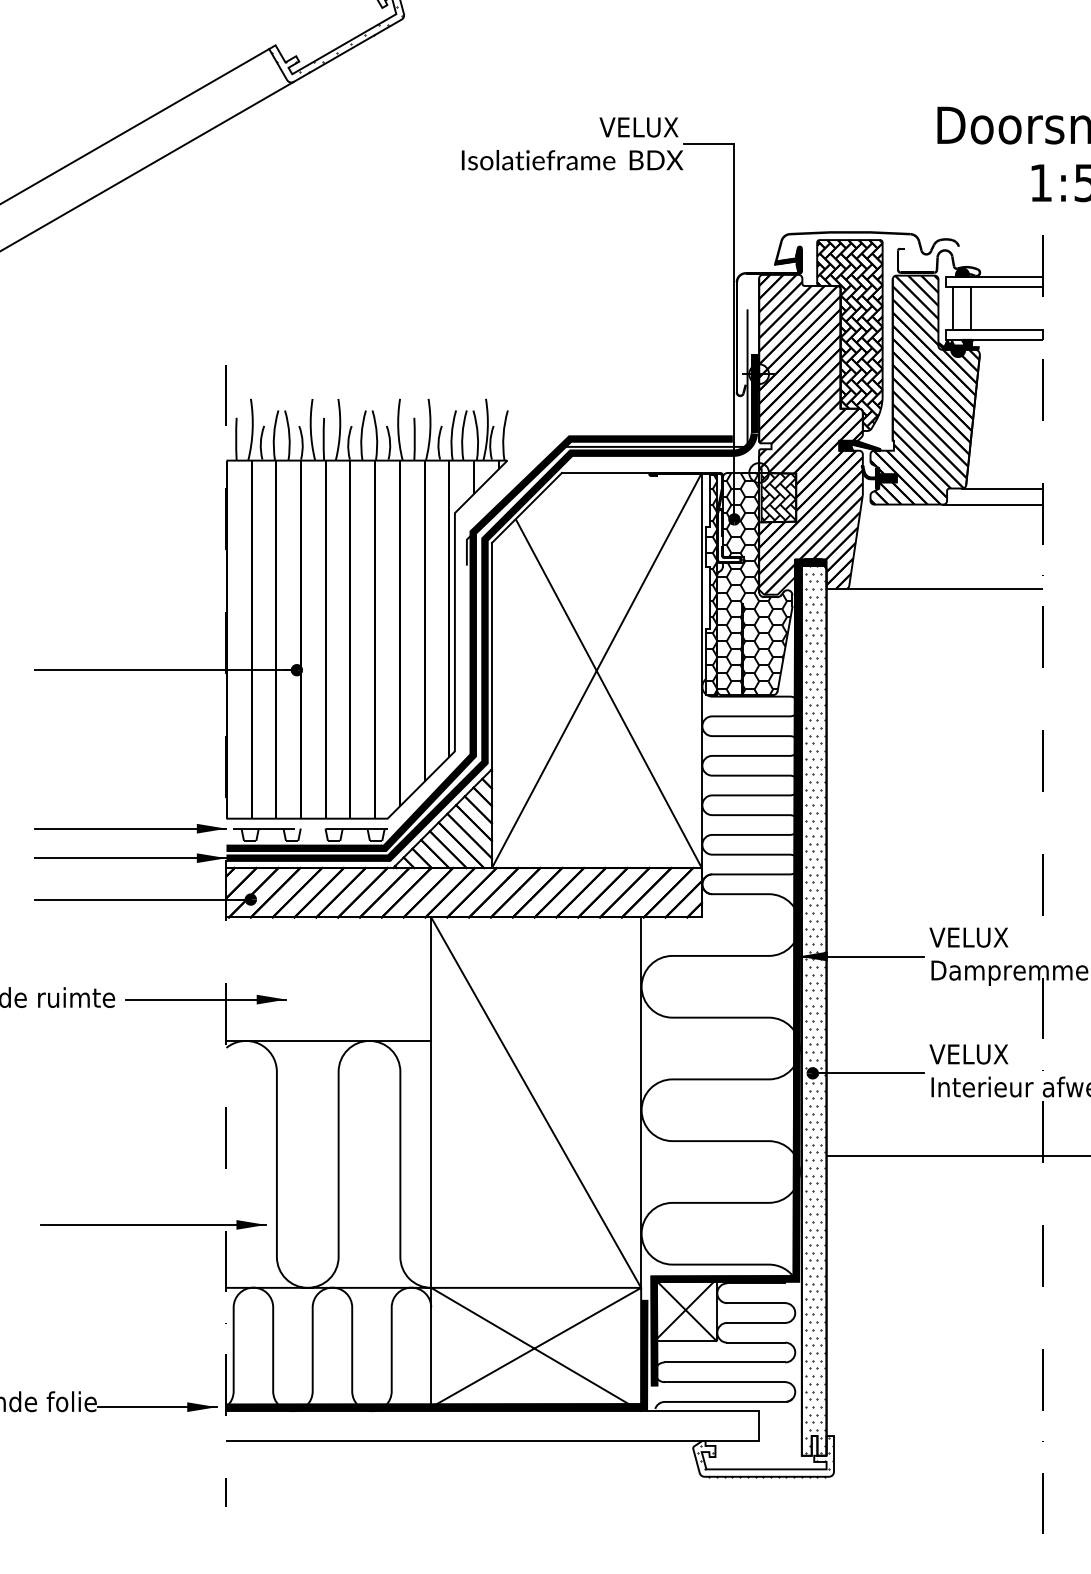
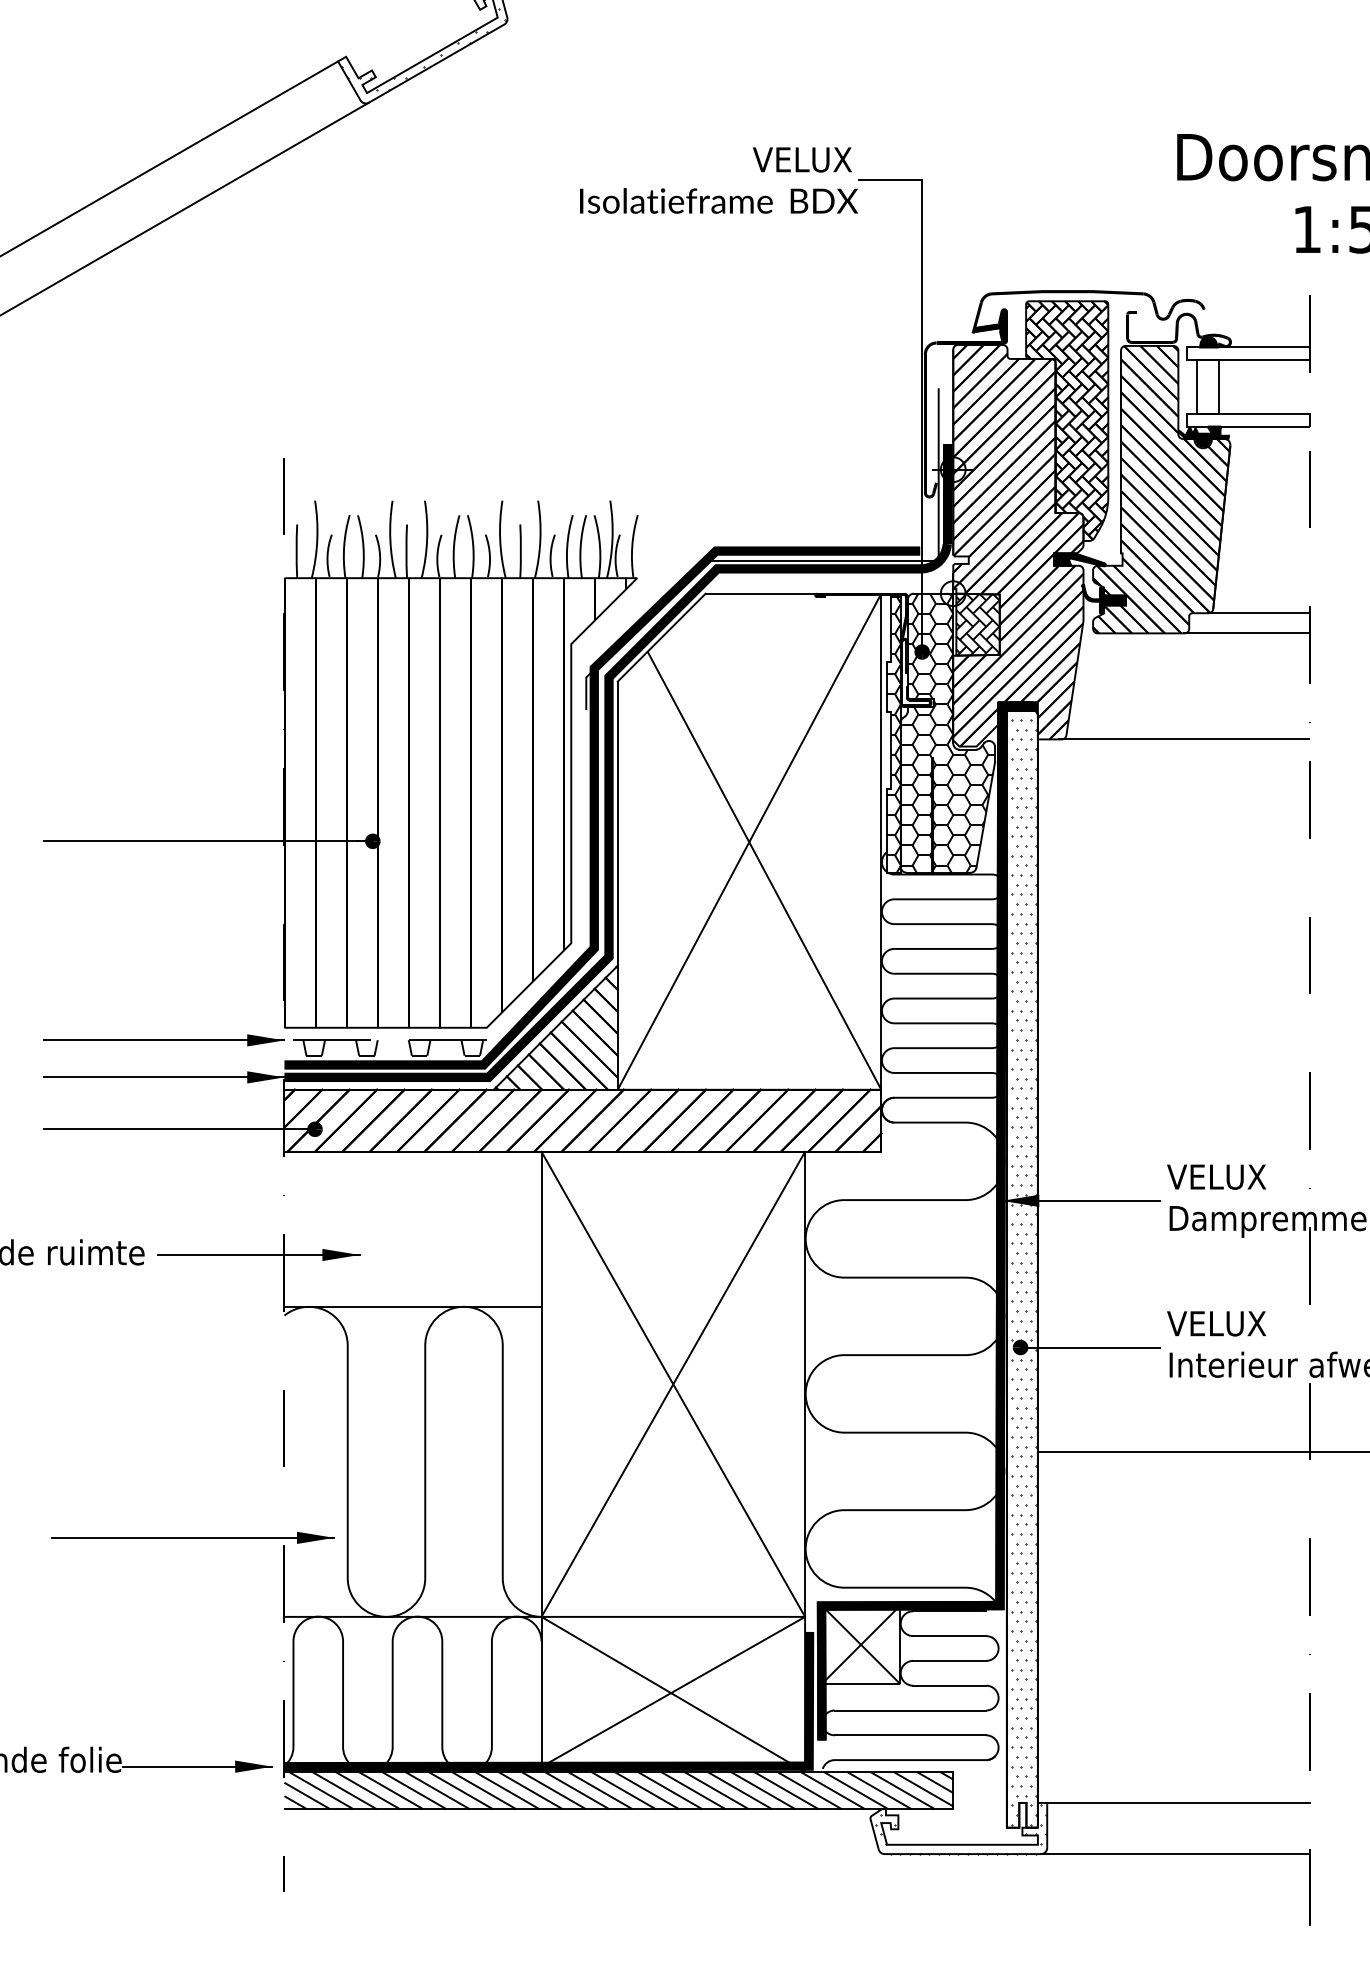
line: (536, 1102) -> (673, 1384), added
hatch: (492, 1425) -> (618, 1789), added
line: (938, 1436) -> (1178, 1803), added
line: (936, 1476) -> (1175, 1853), added

